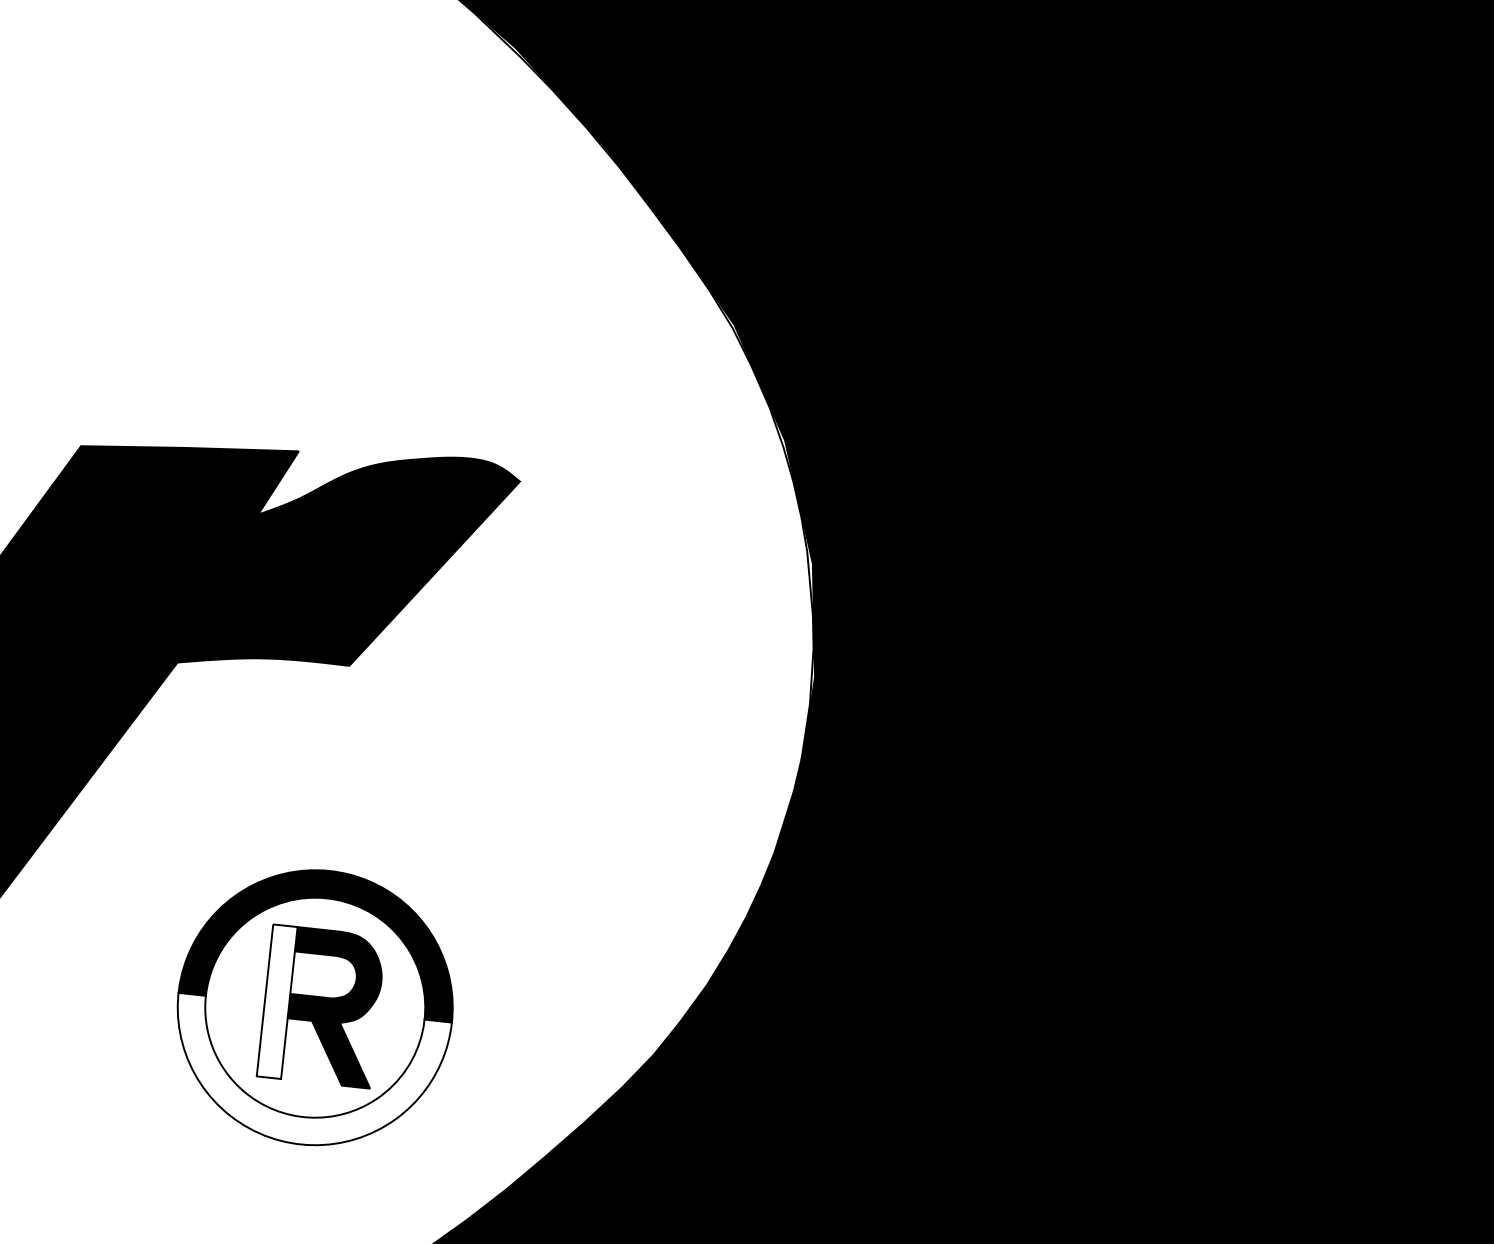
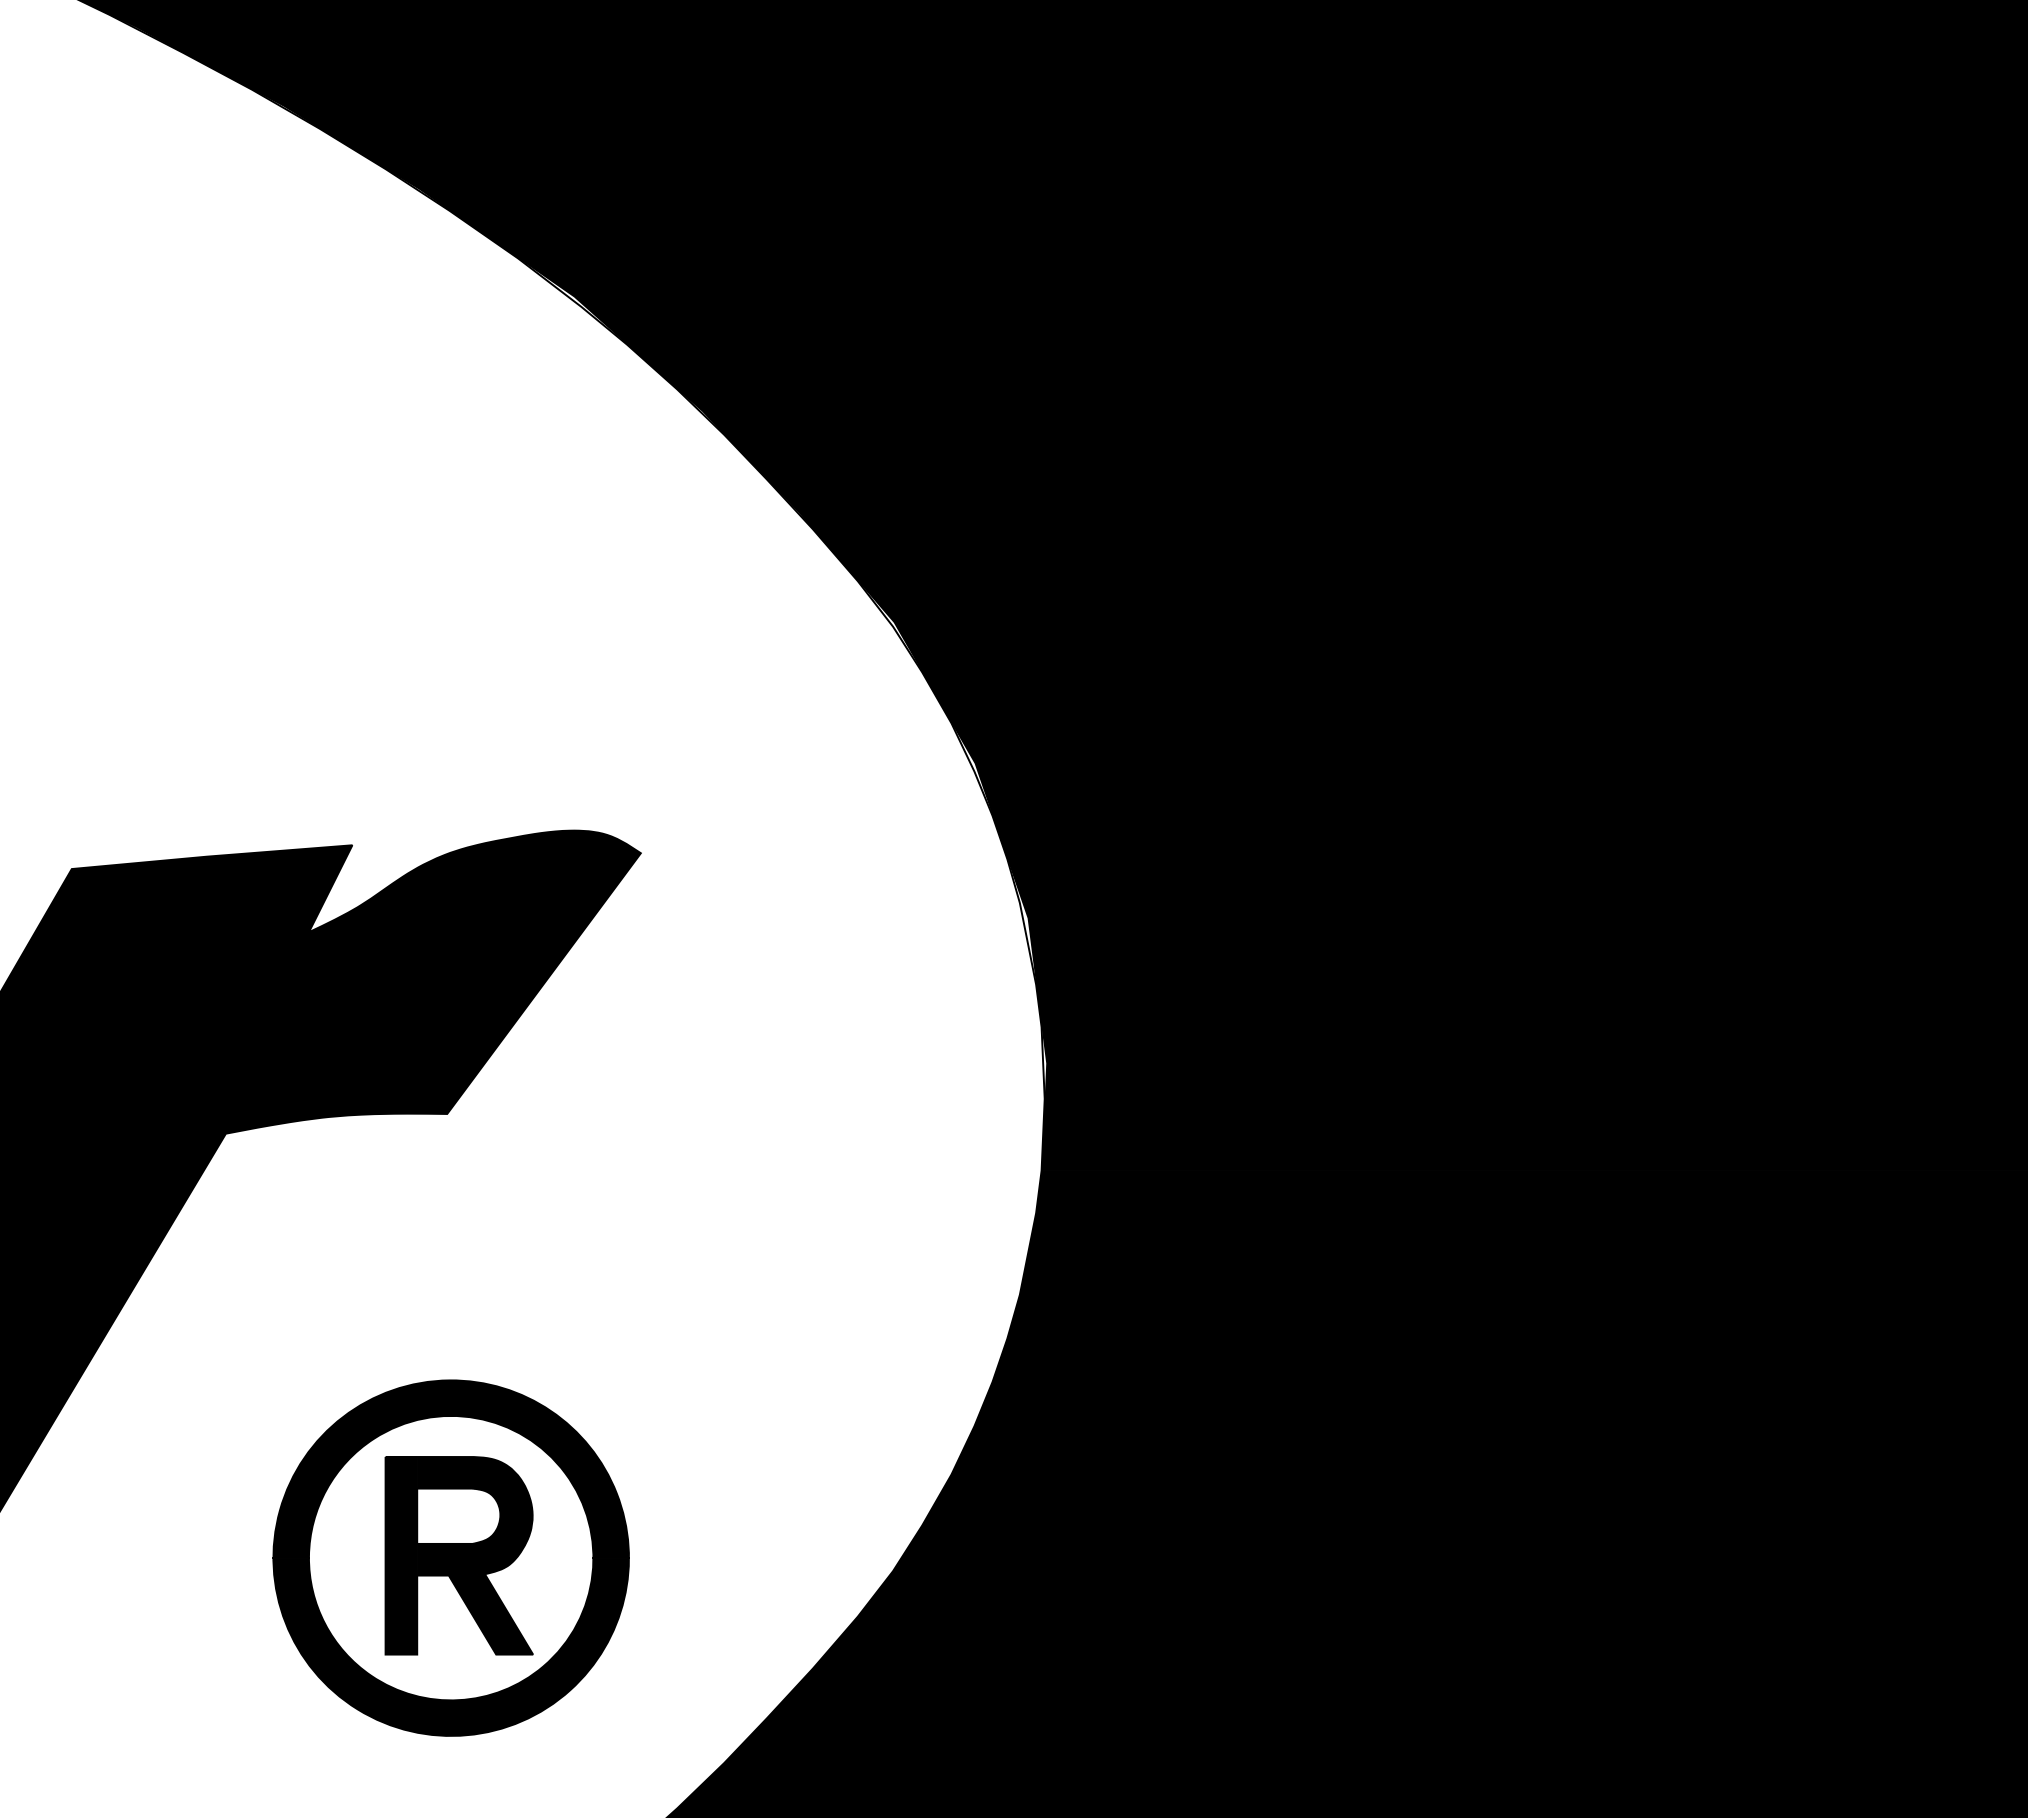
fill: (277, 1001) -> (401, 1555), added
fill: (307, 1075) -> (450, 1646), added

